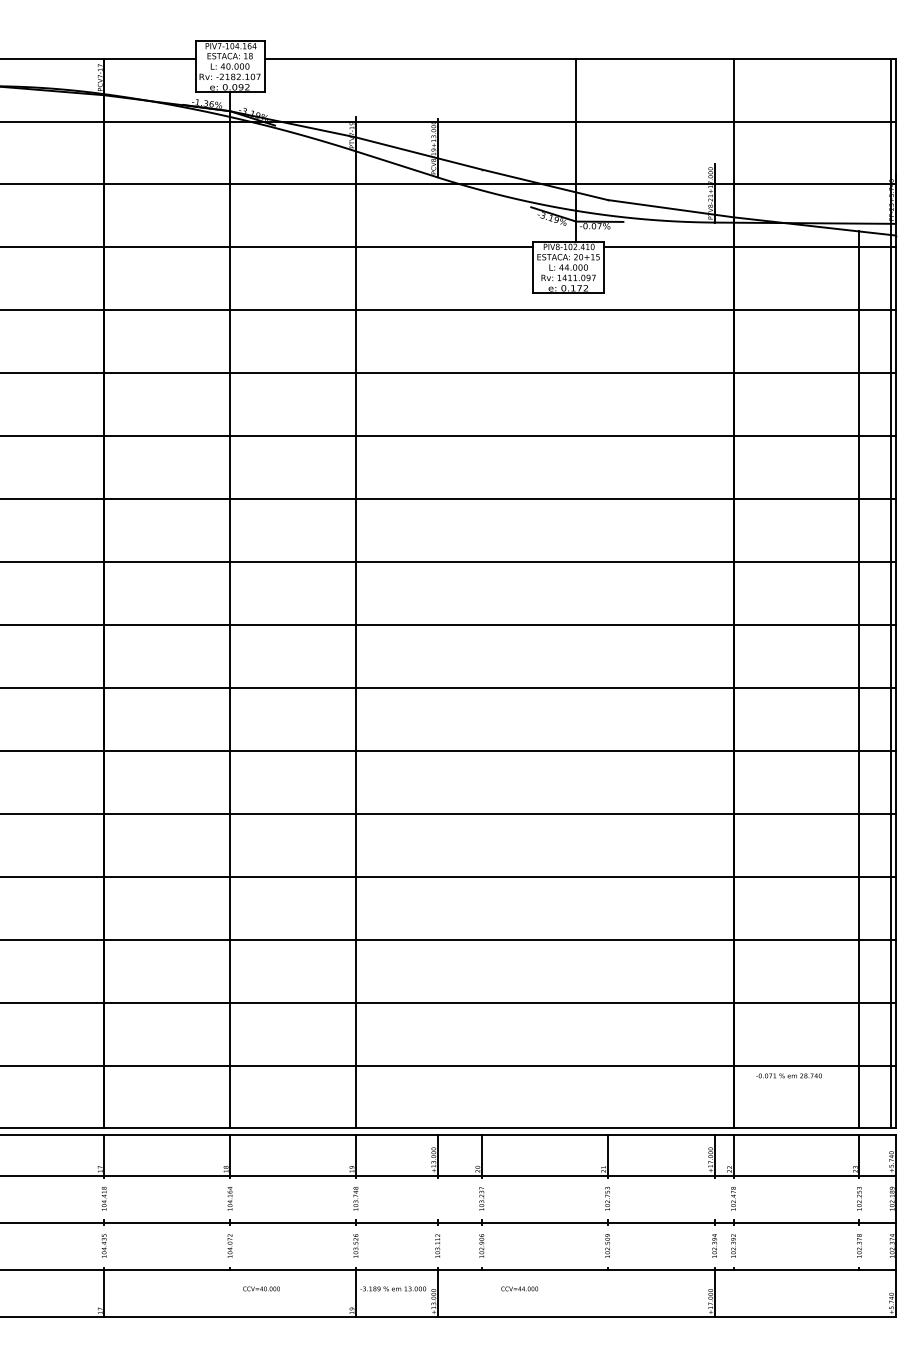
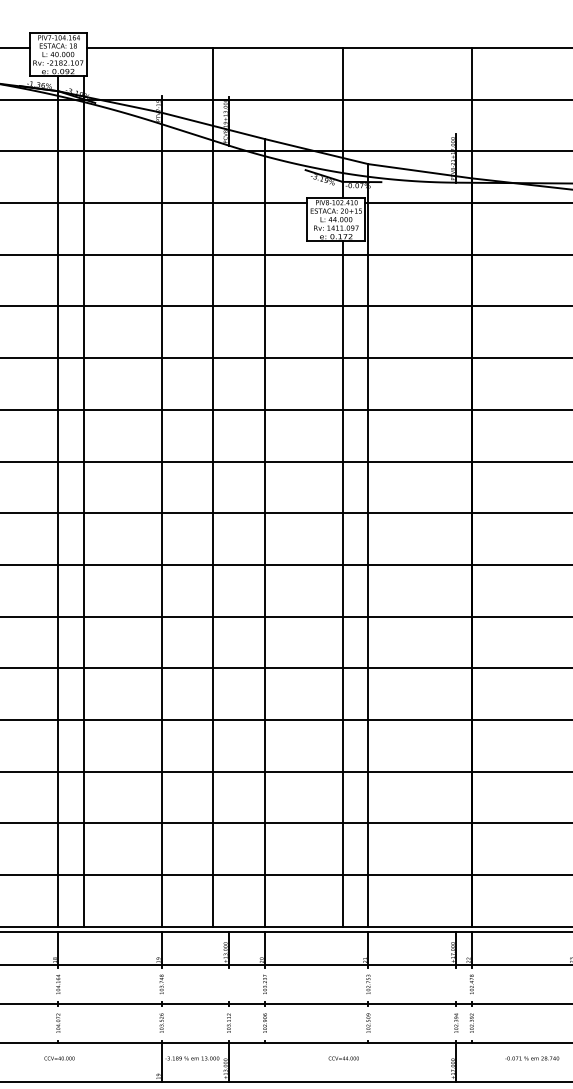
line: (418, 593) -> (213, 487), added
line: (261, 610) -> (84, 501), added
line: (481, 648) -> (264, 532), added
line: (607, 664) -> (368, 545), added
line: (576, 710) -> (342, 583), added
text: (788, 1075) -> (531, 1058), moved
text: (261, 1288) -> (59, 1058), moved
text: (519, 1288) -> (343, 1058), moved

